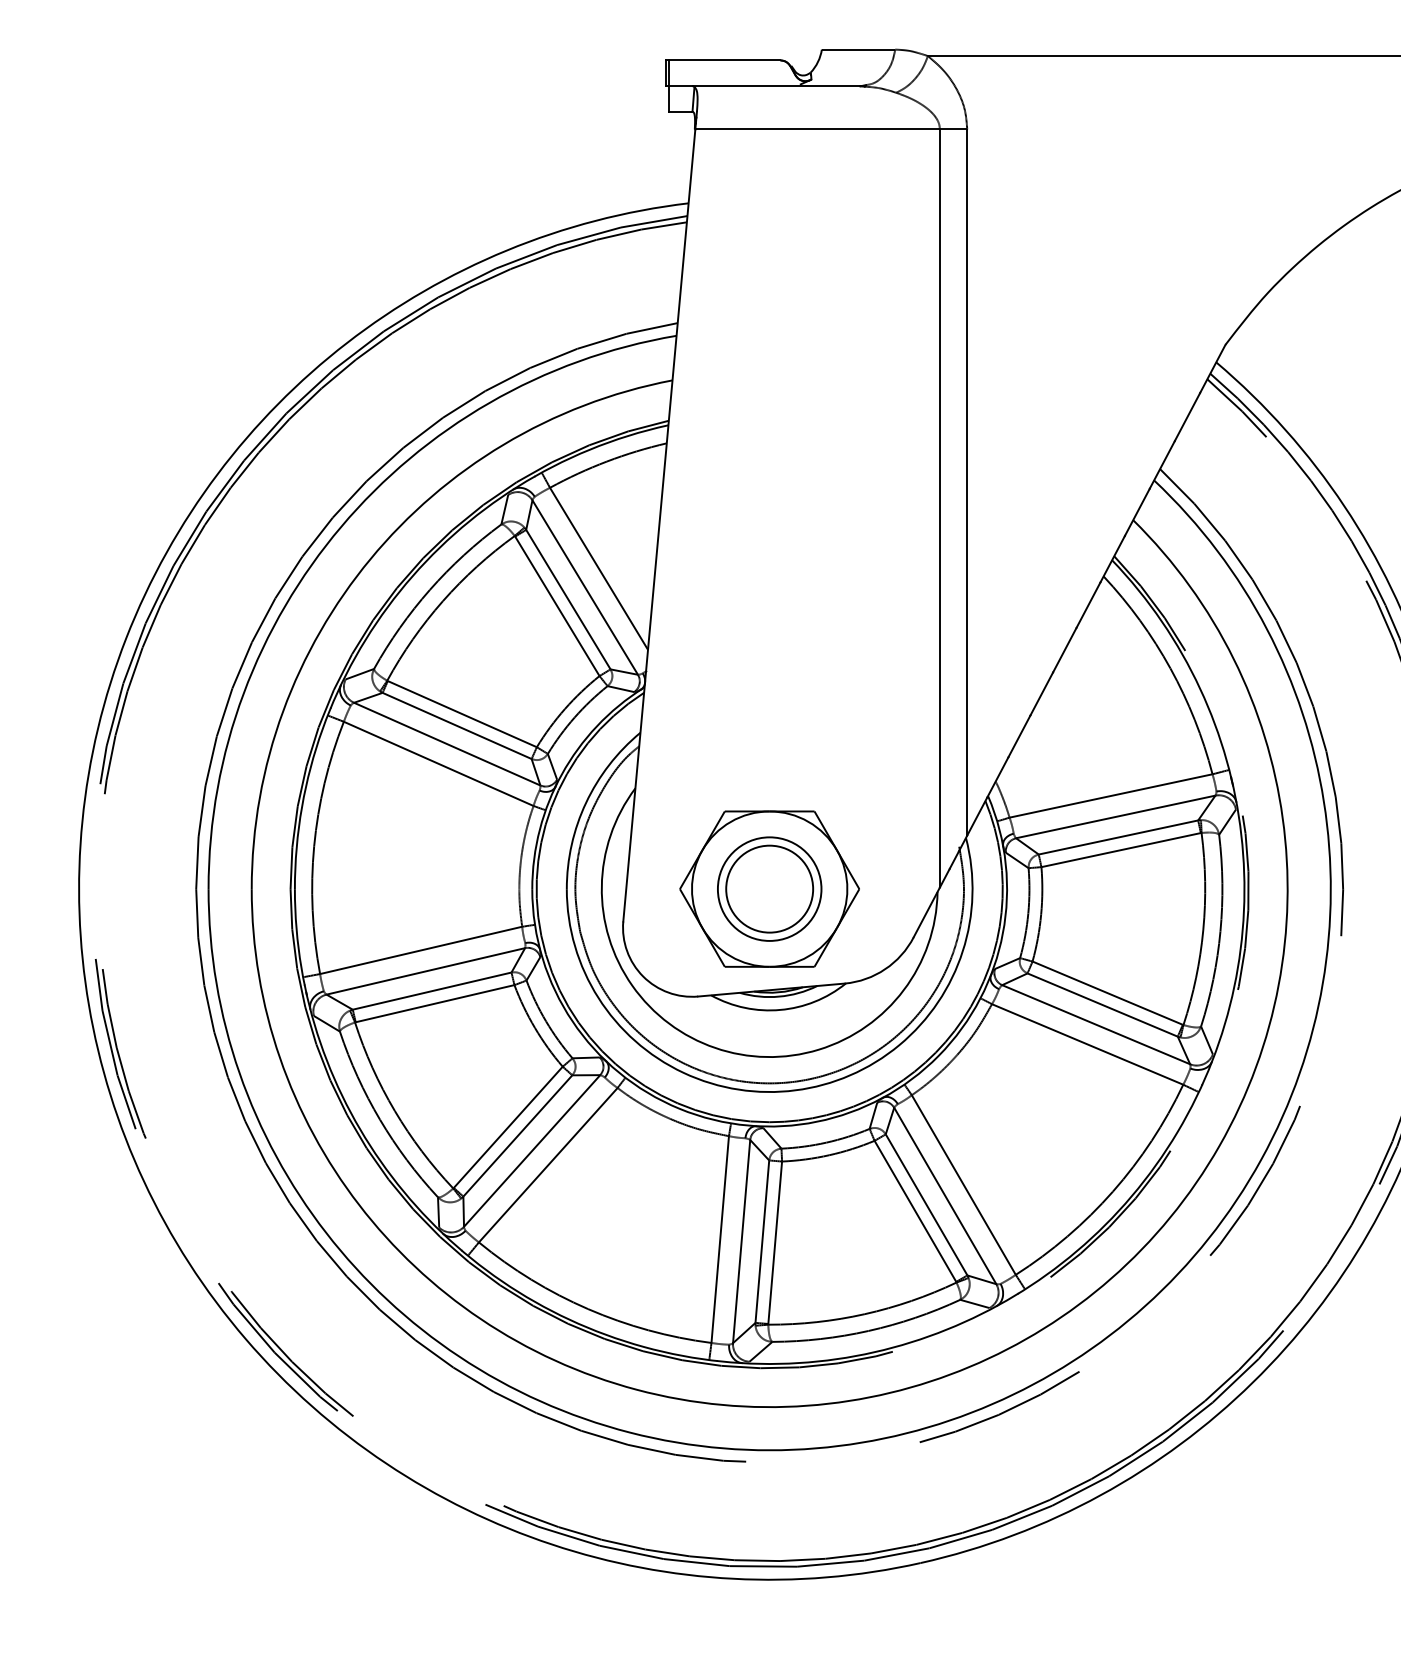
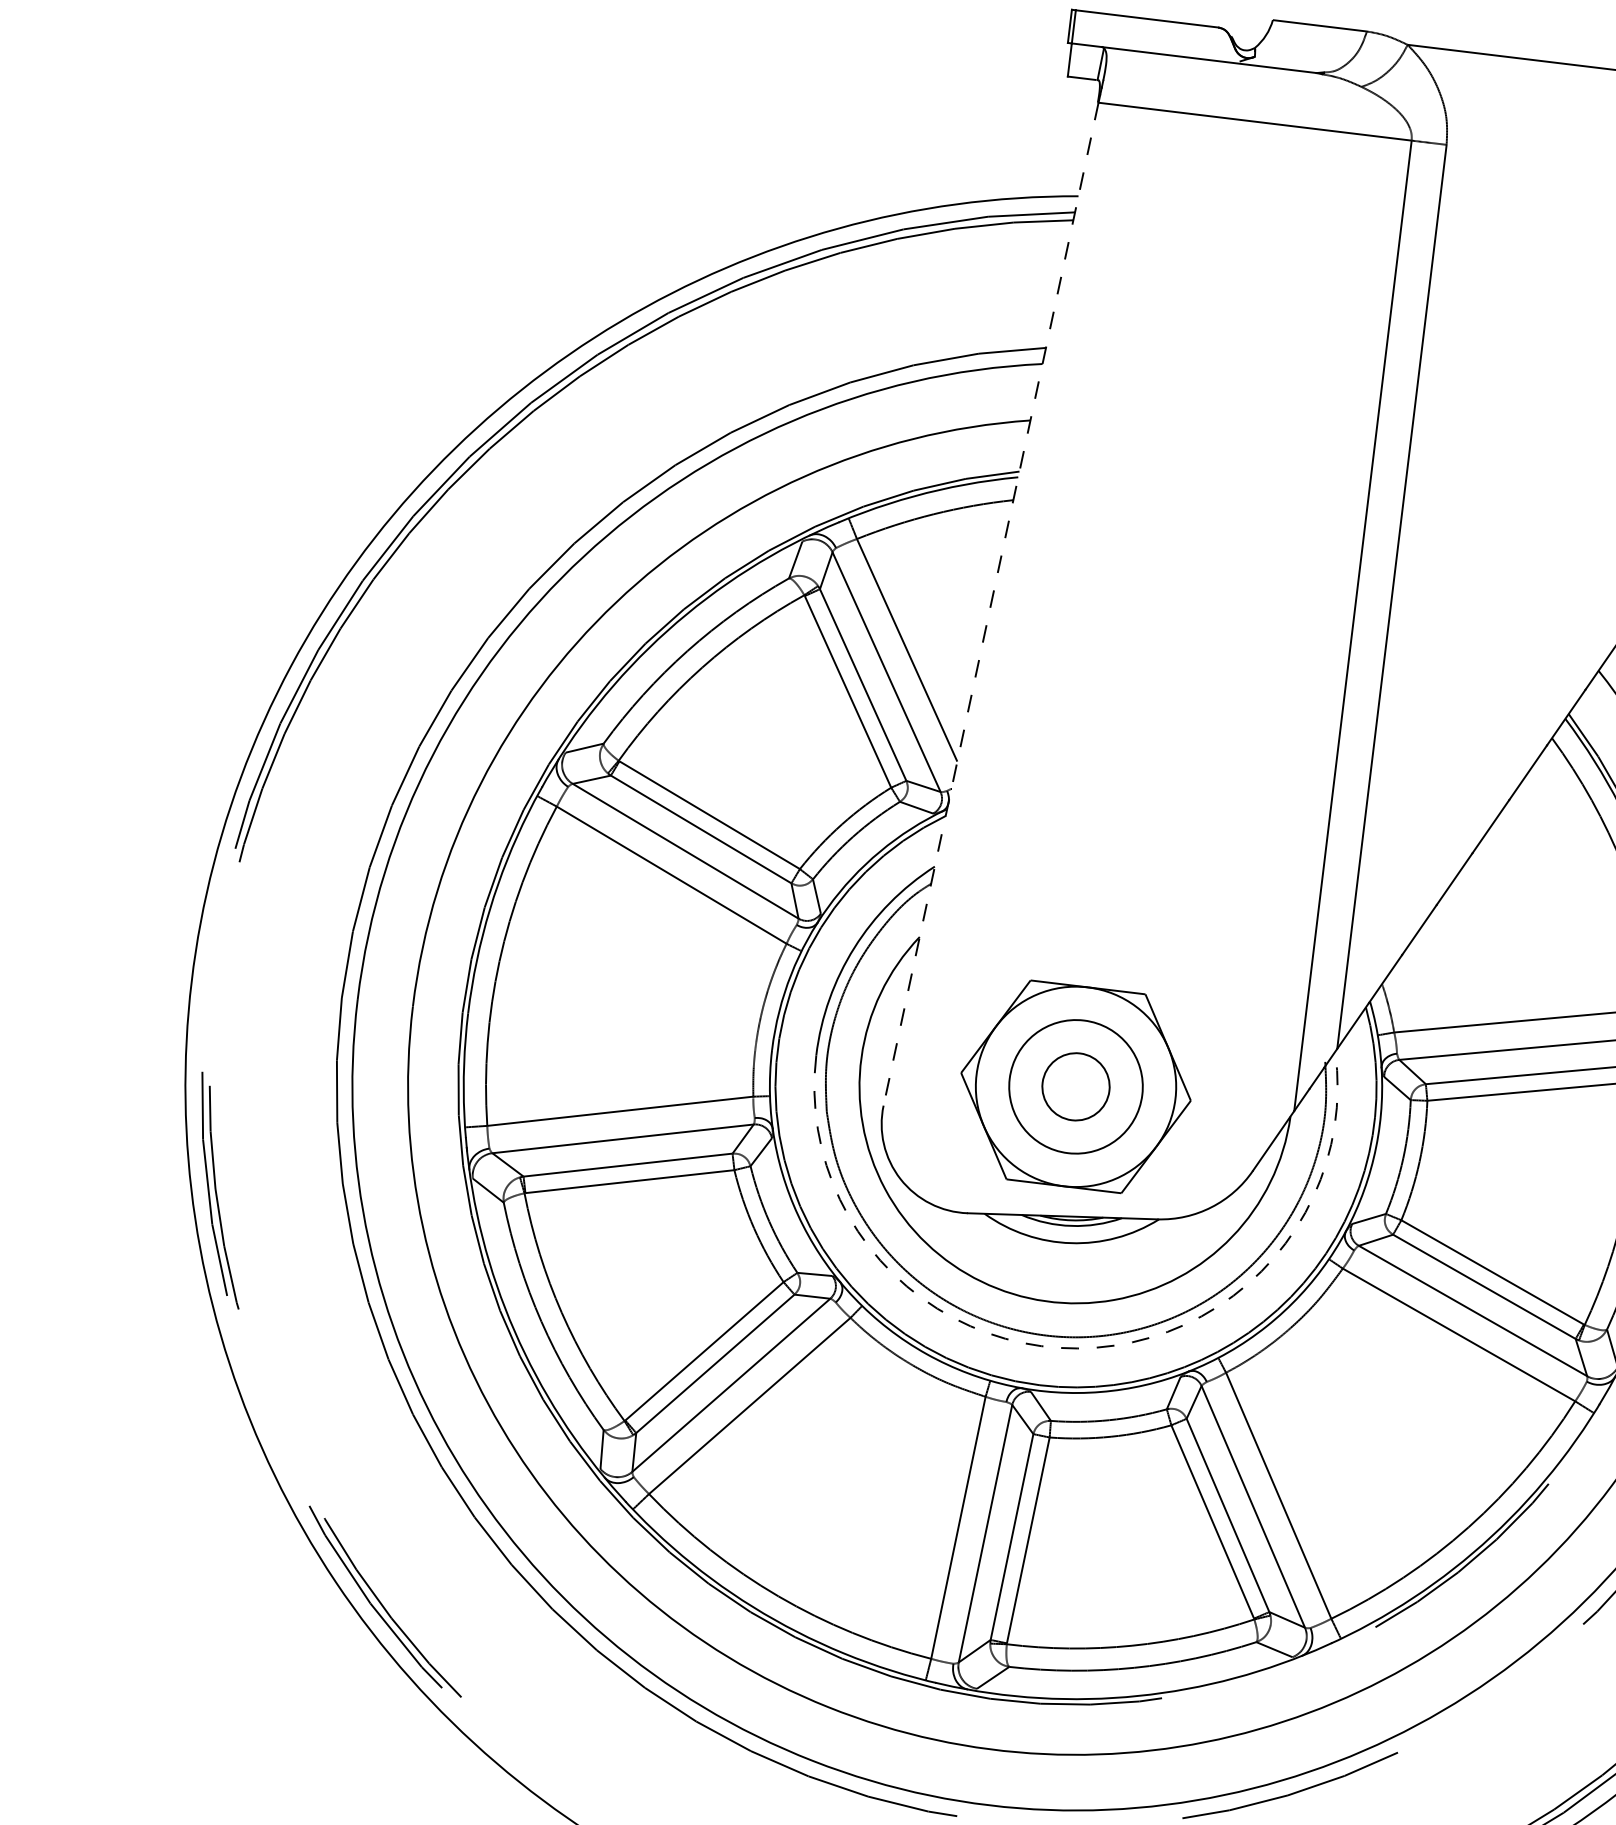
line: (659, 525) -> (991, 604), solid -> dashed
circle: (769, 888) -> (1075, 1085), size x0.6
arc: (795, 1090) -> (1077, 1348), solid -> dashed

